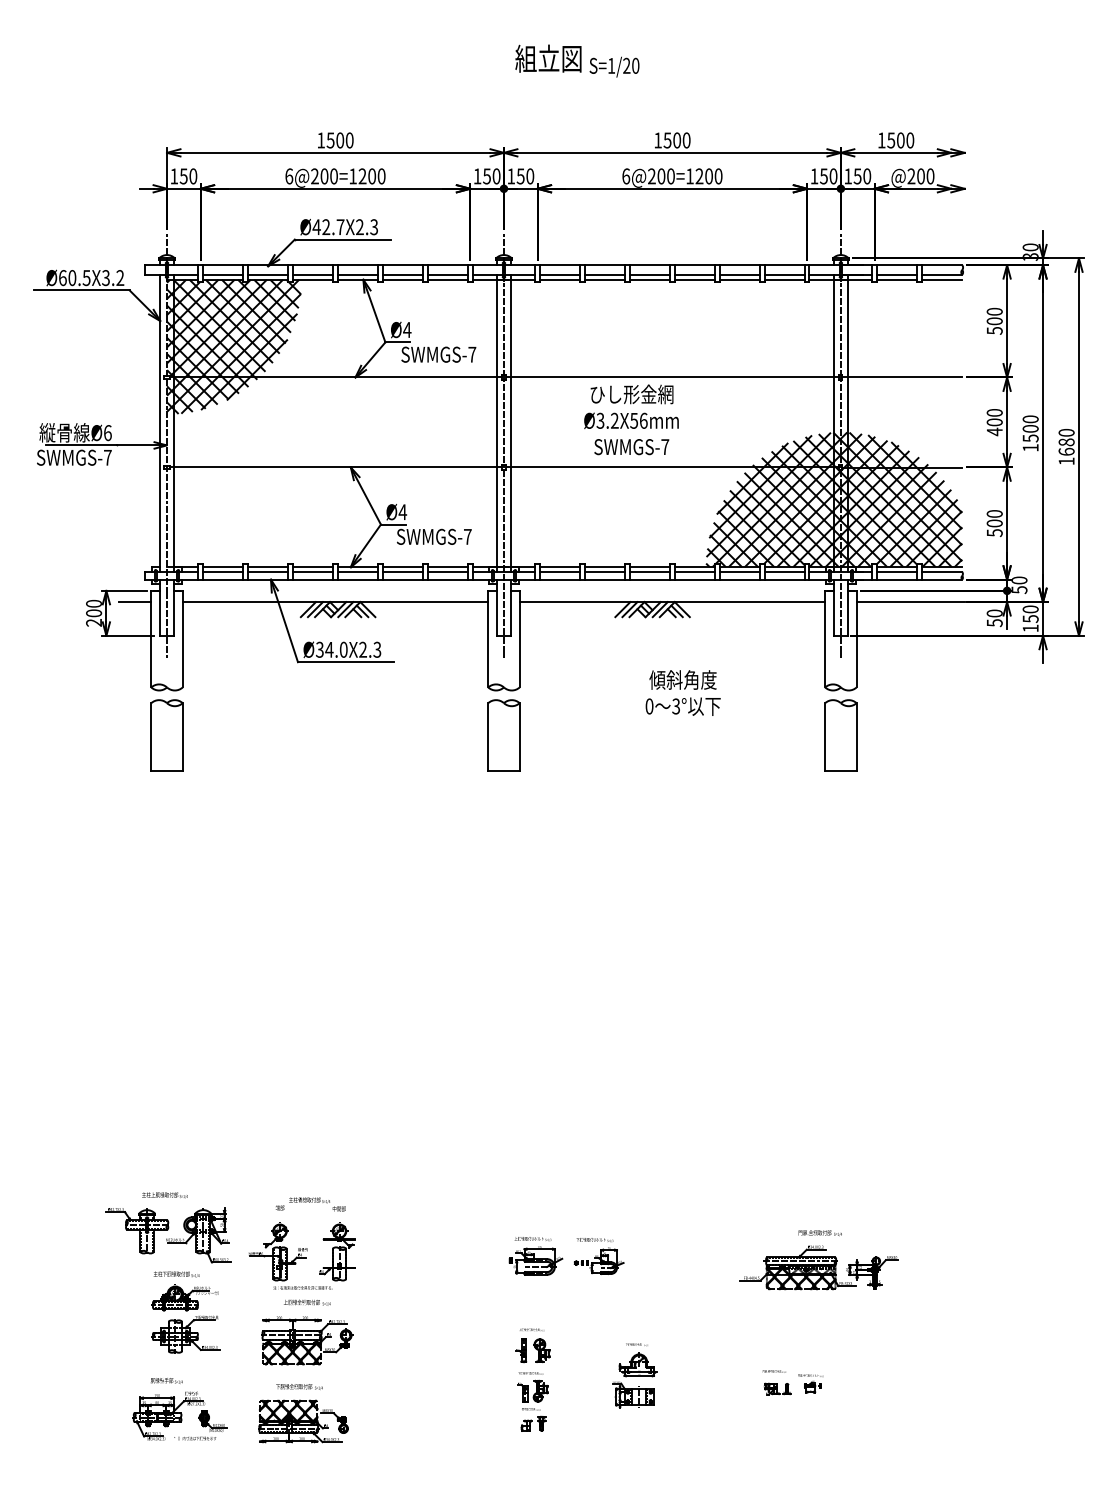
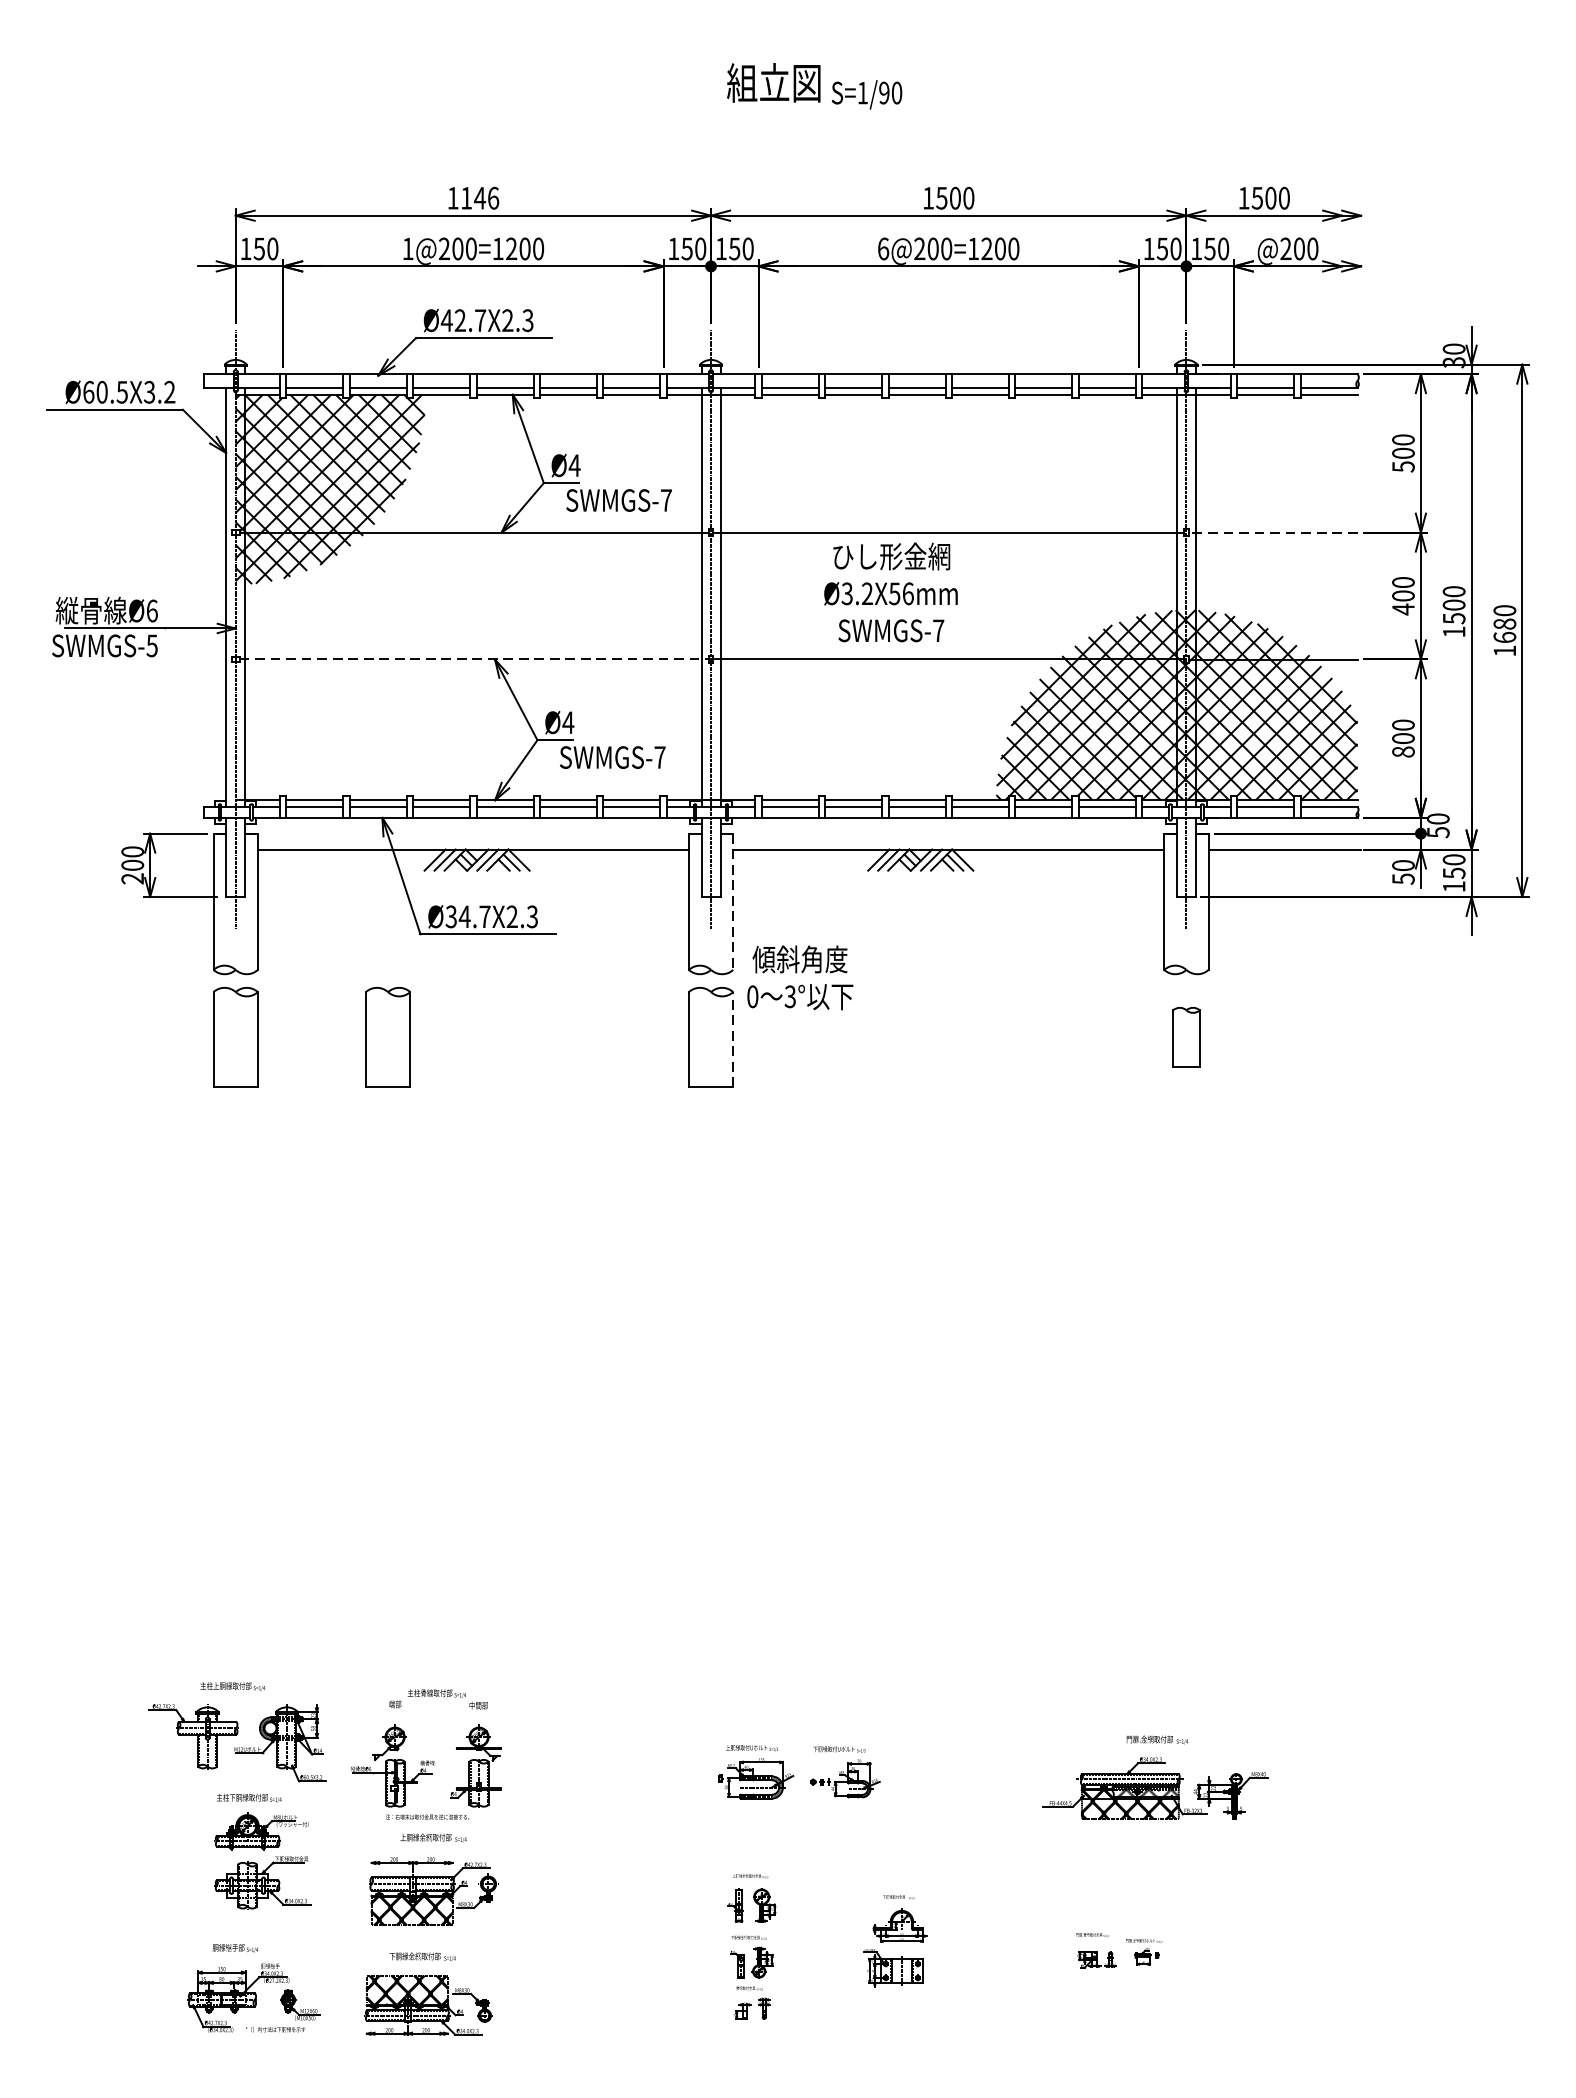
text: (626, 65) -> (883, 92), S=1/20 -> S=1/90
text: (339, 140) -> (479, 198), 1500 -> 1146
text: (289, 176) -> (408, 249), 6@200=1200 -> 1@200=1200
line: (902, 377) -> (1273, 532), solid -> dashed
text: (107, 457) -> (151, 645), SWMGS-7 -> SWMGS-5
line: (336, 467) -> (474, 659), solid -> dashed
text: (994, 533) -> (1403, 752), 500 -> 800
line: (134, 602) -> (189, 850), removed
line: (519, 639) -> (732, 902), solid -> dashed
text: (343, 649) -> (484, 916), Ø34.0X2.3 -> Ø34.7X2.3
text: (682, 692) -> (799, 977), moved
part: (274, 735) -> (387, 1037), added
part: (840, 735) -> (1185, 1037), size x0.6
line: (519, 736) -> (732, 1039), solid -> dashed

